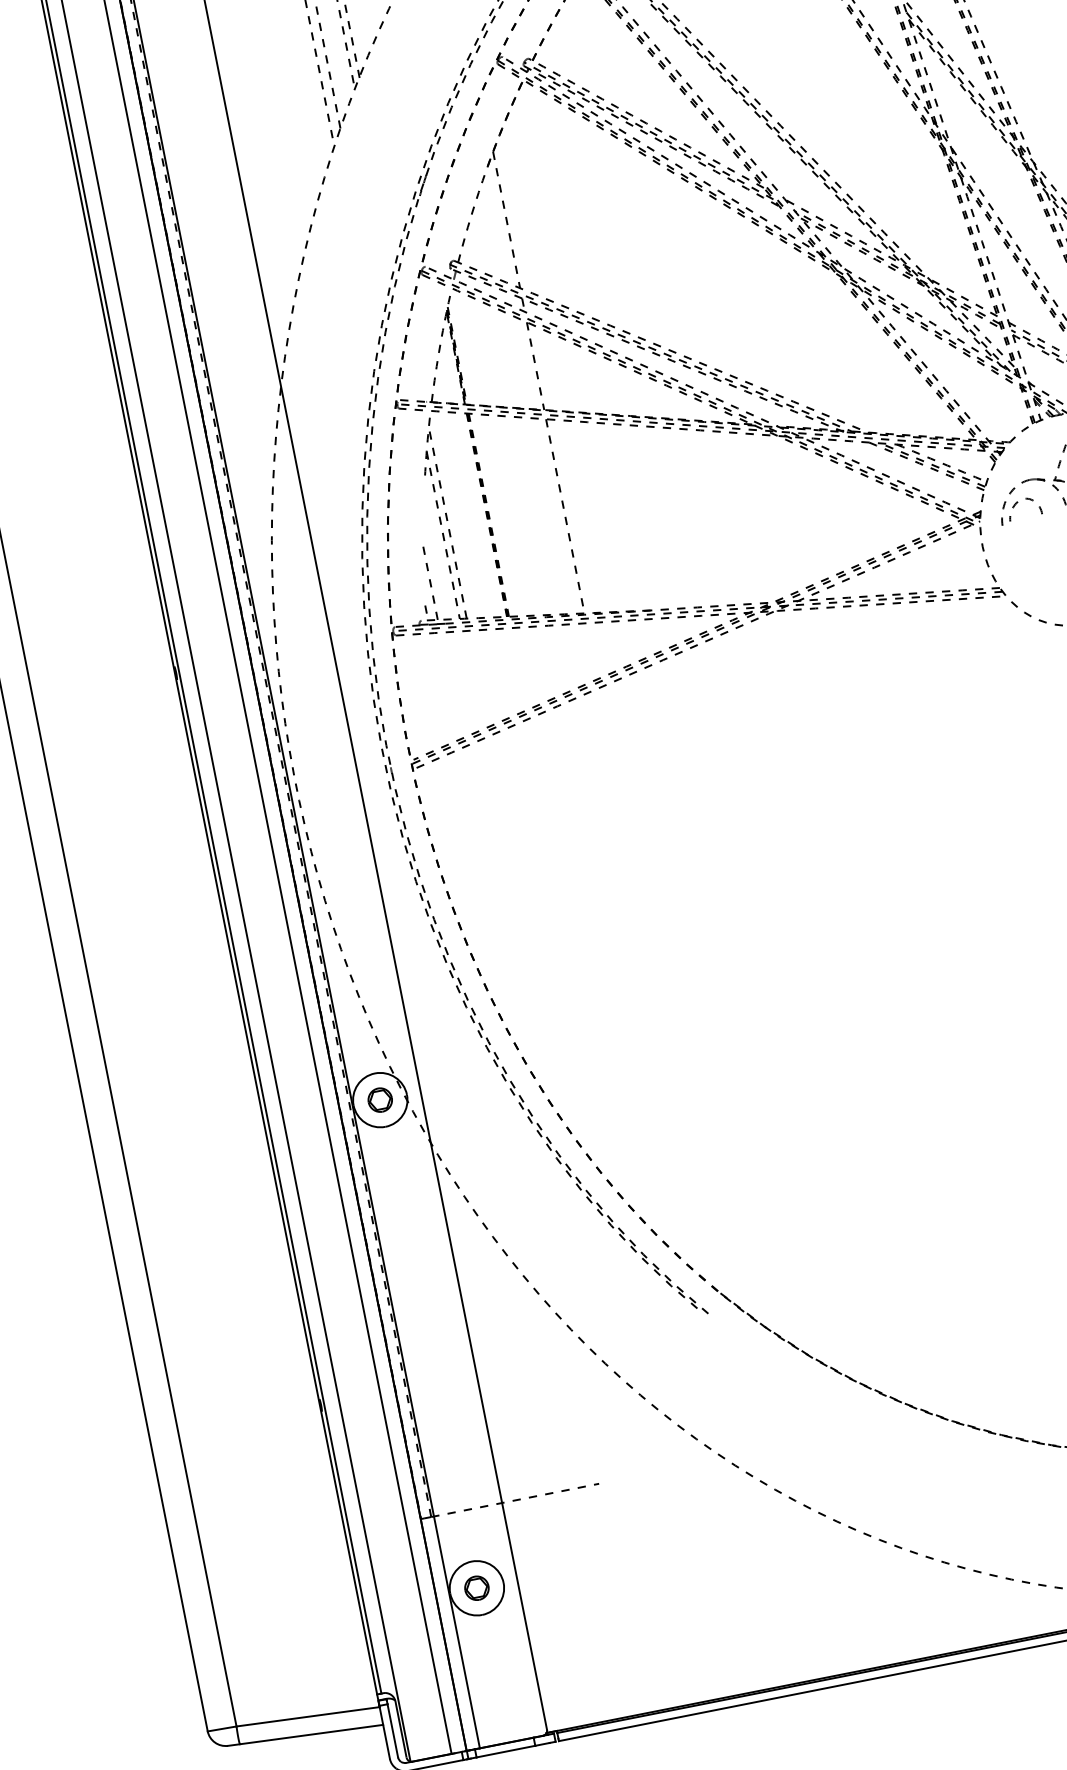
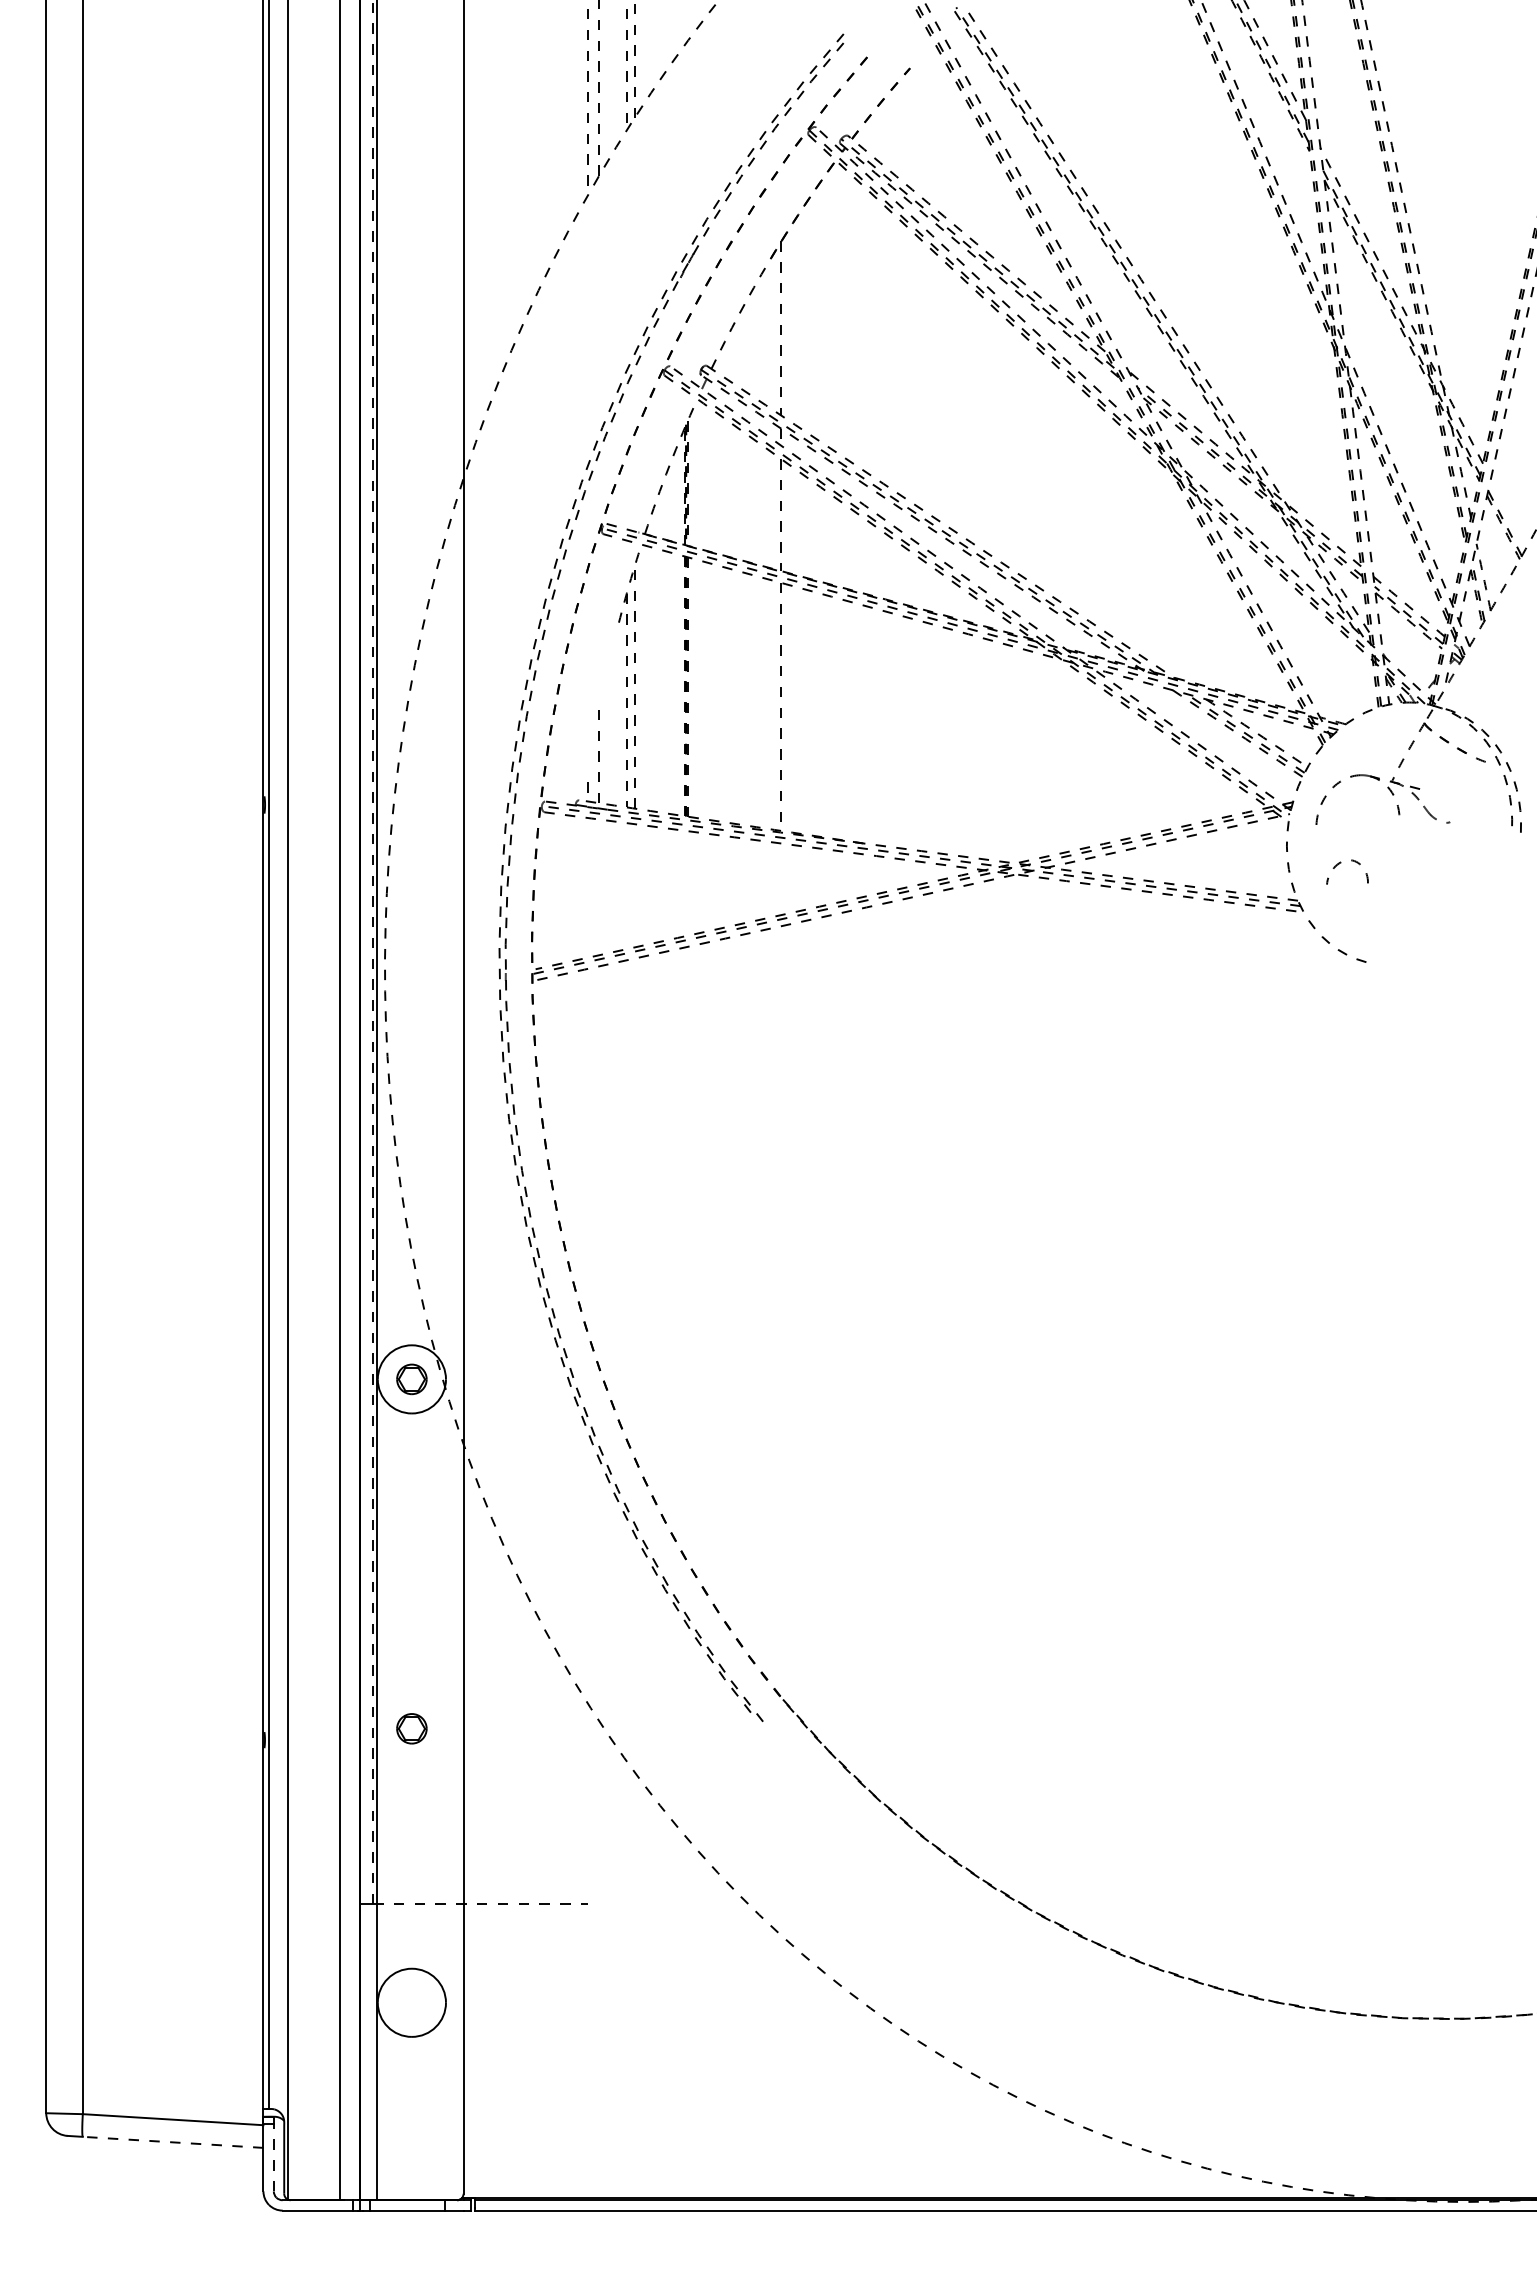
curve: (1018, 502) -> (1341, 863), moved
part: (476, 1588) -> (411, 1728), moved
line: (392, 1730) -> (273, 2157), solid -> dashed
line: (311, 1734) -> (172, 2142), solid -> dashed

